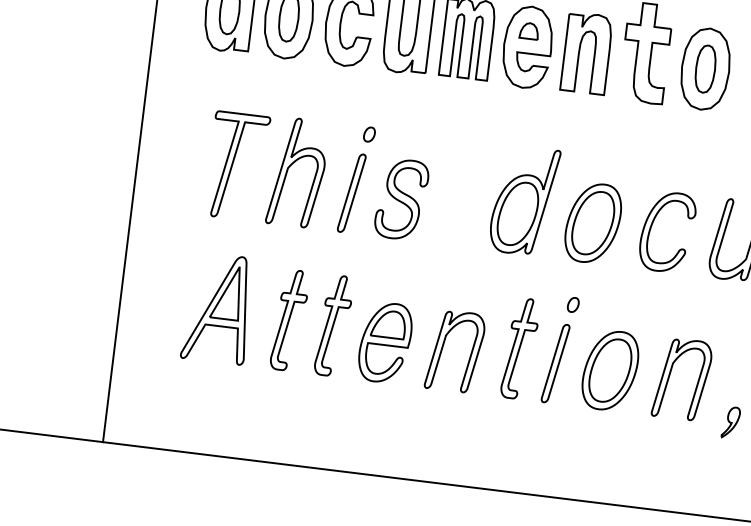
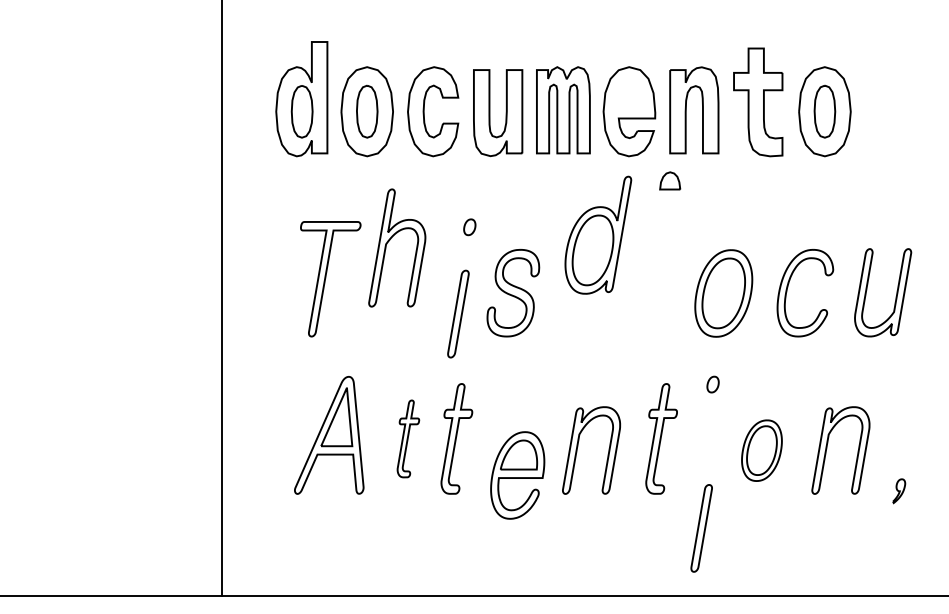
part: (529, 30) -> (670, 180), moved
part: (292, 165) -> (390, 240), moved
part: (351, 192) -> (458, 313), moved
part: (524, 200) -> (598, 234), moved
part: (290, 320) -> (408, 438), size x0.7
part: (385, 342) -> (517, 475), moved
part: (555, 363) -> (701, 528), moved
part: (610, 370) -> (761, 450), size x0.7
part: (730, 423) -> (898, 491), size x0.7

